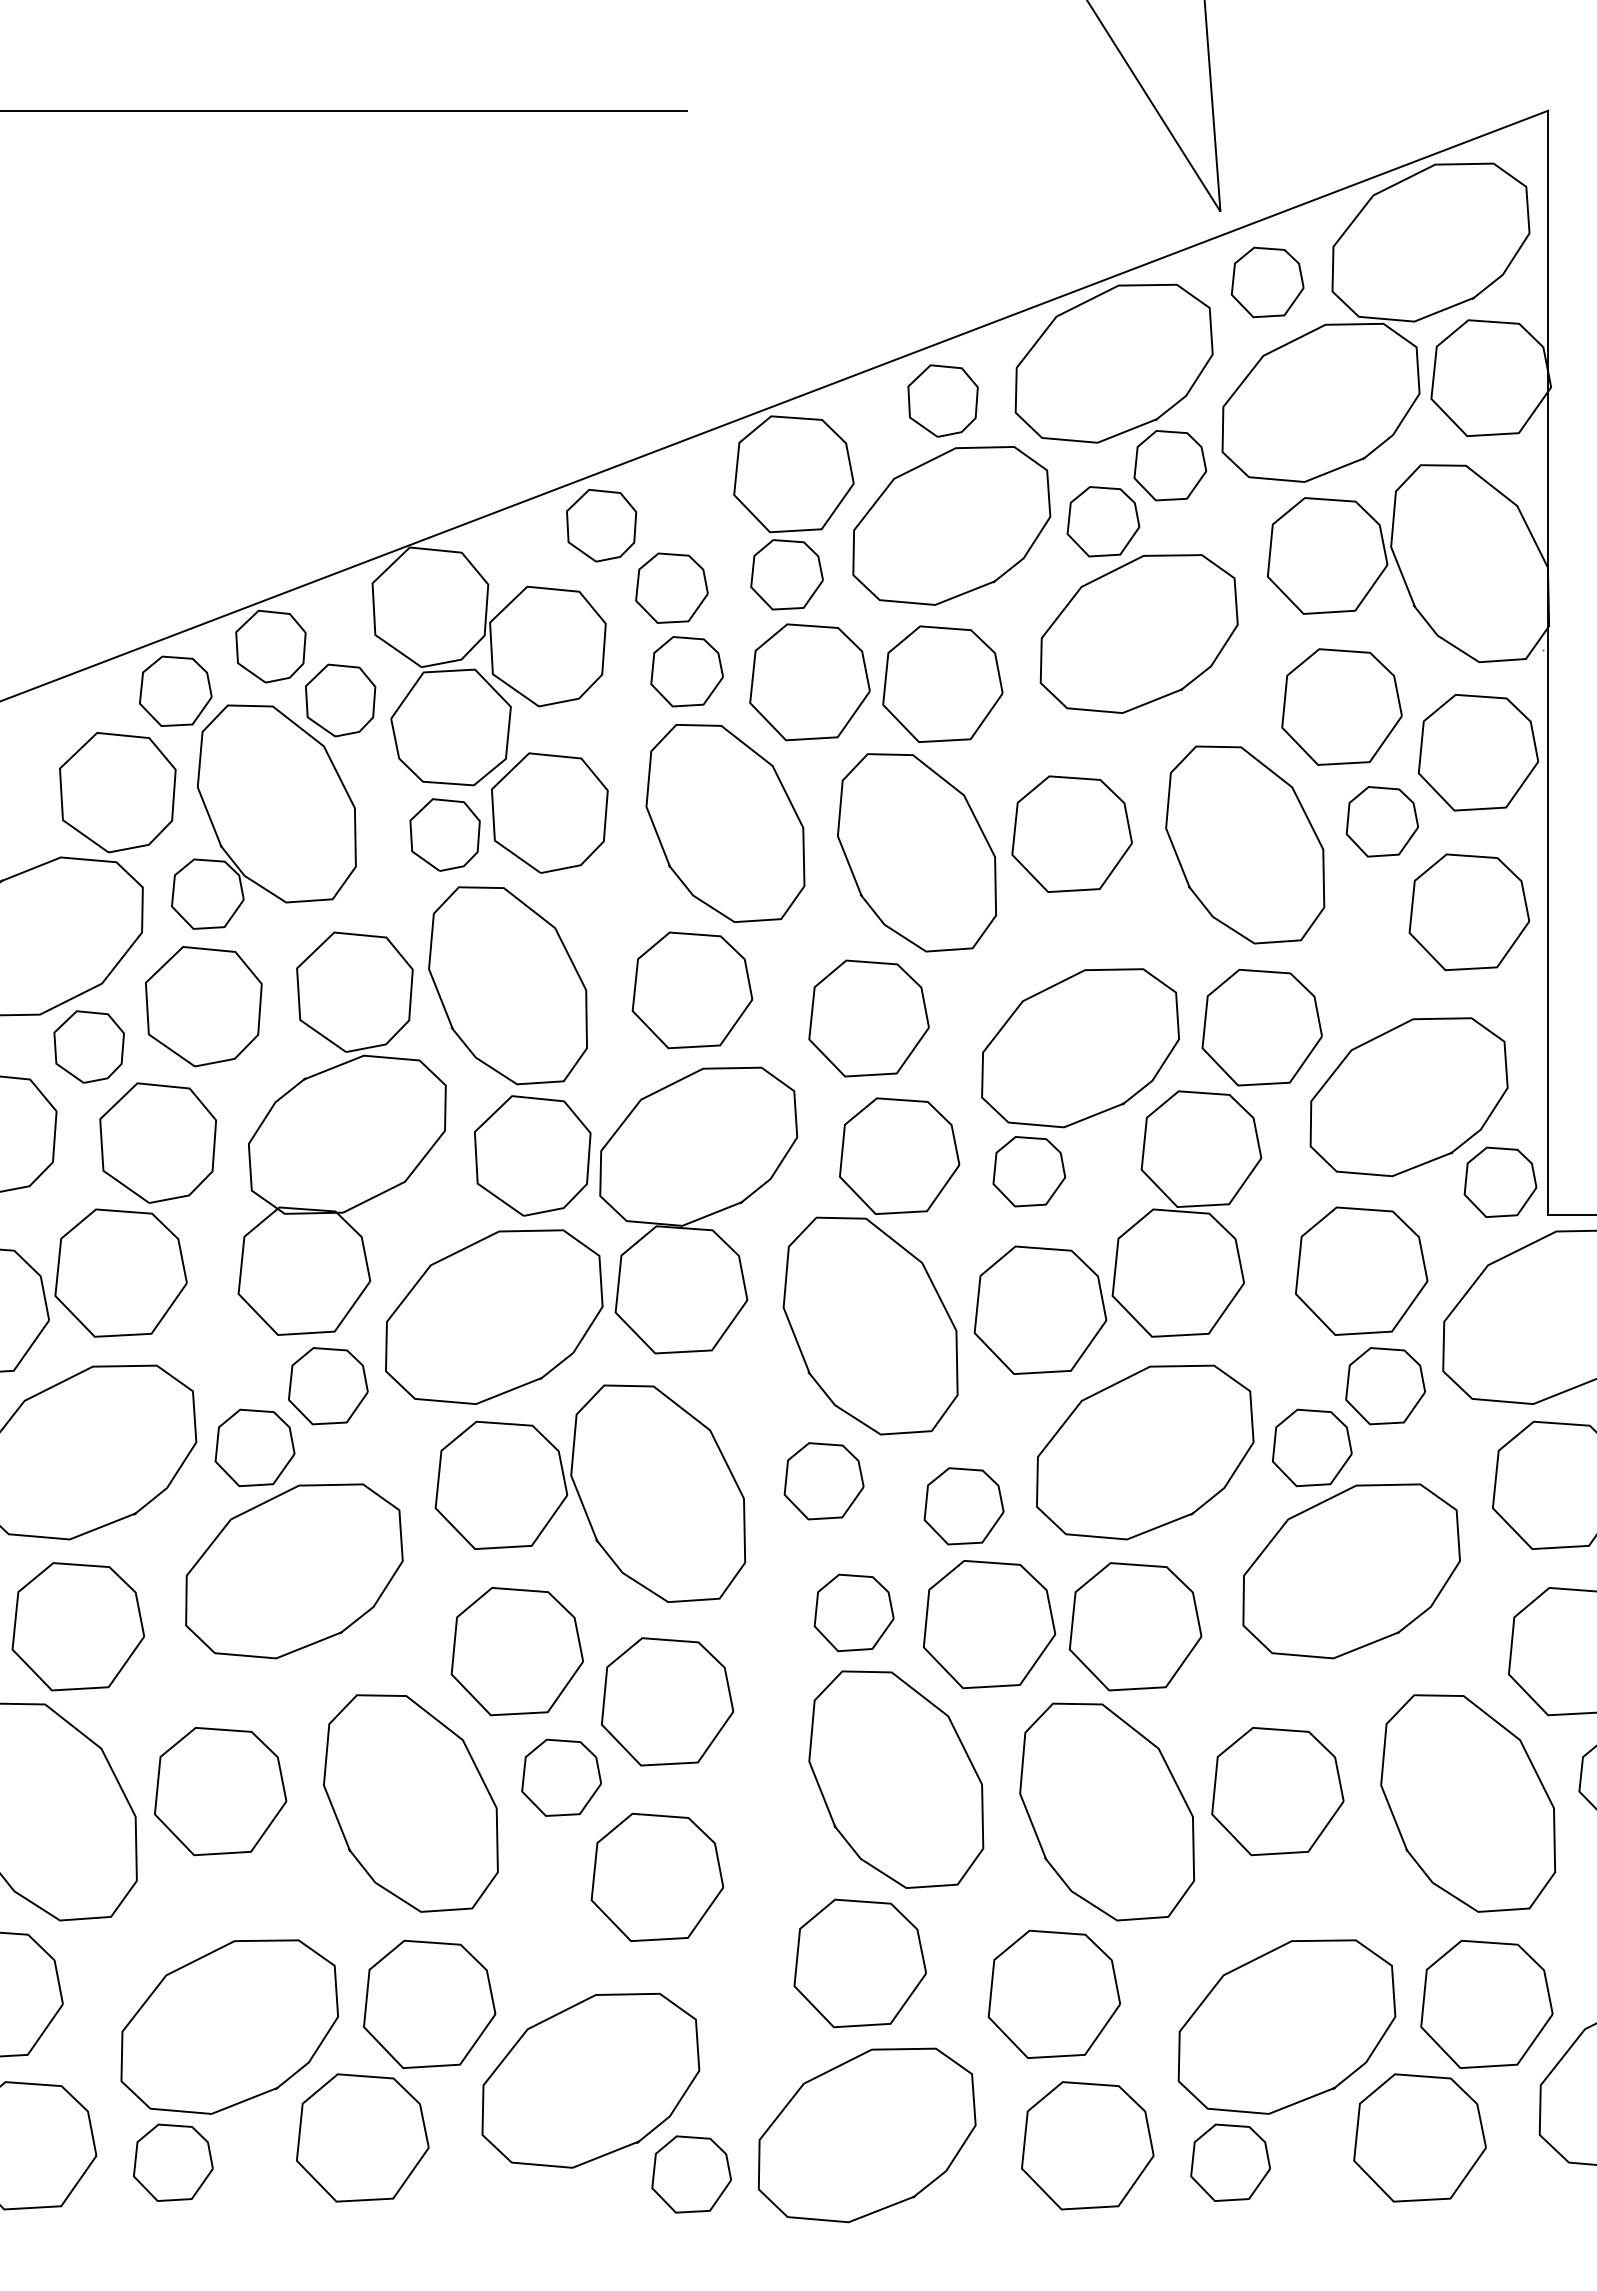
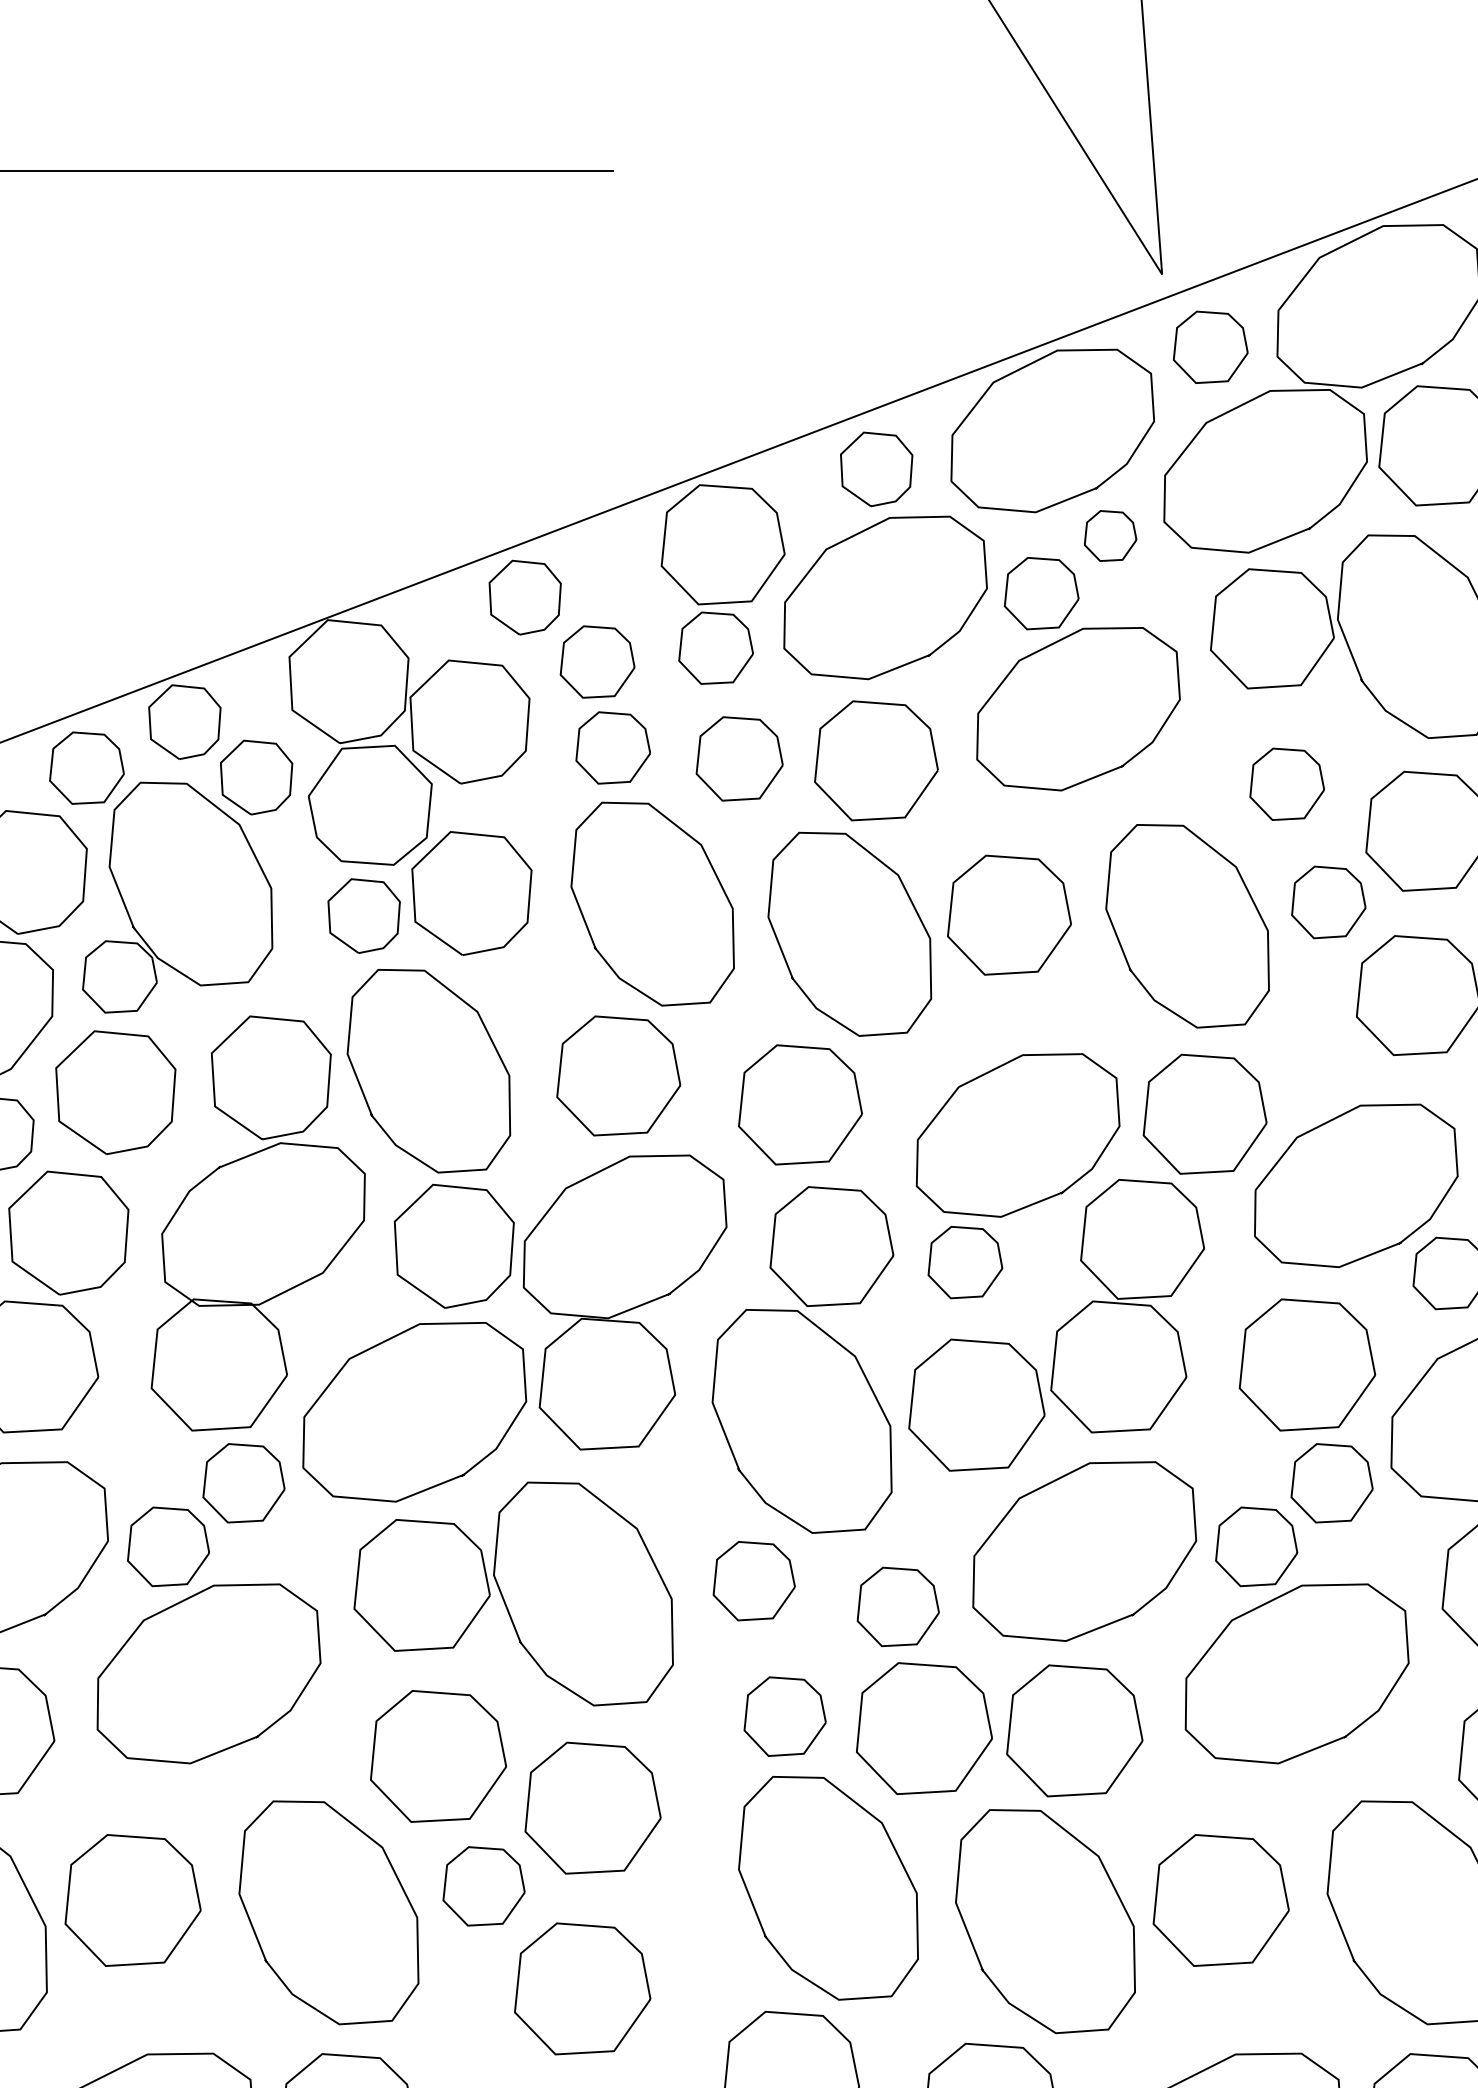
part: (1170, 465) -> (1110, 535), size x0.7
part: (809, 682) -> (739, 759), size x0.7
part: (1341, 706) -> (1286, 783), size x0.6

